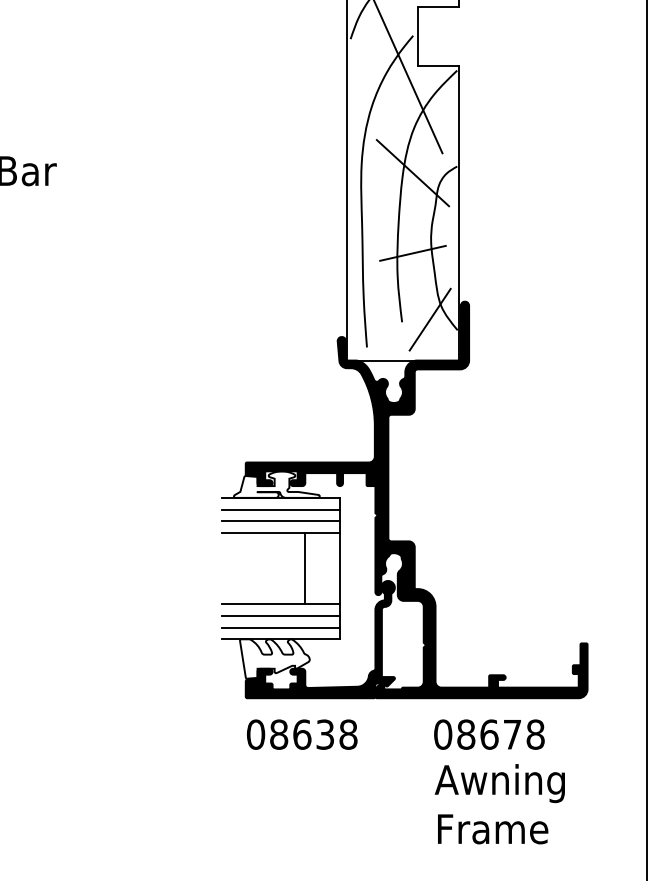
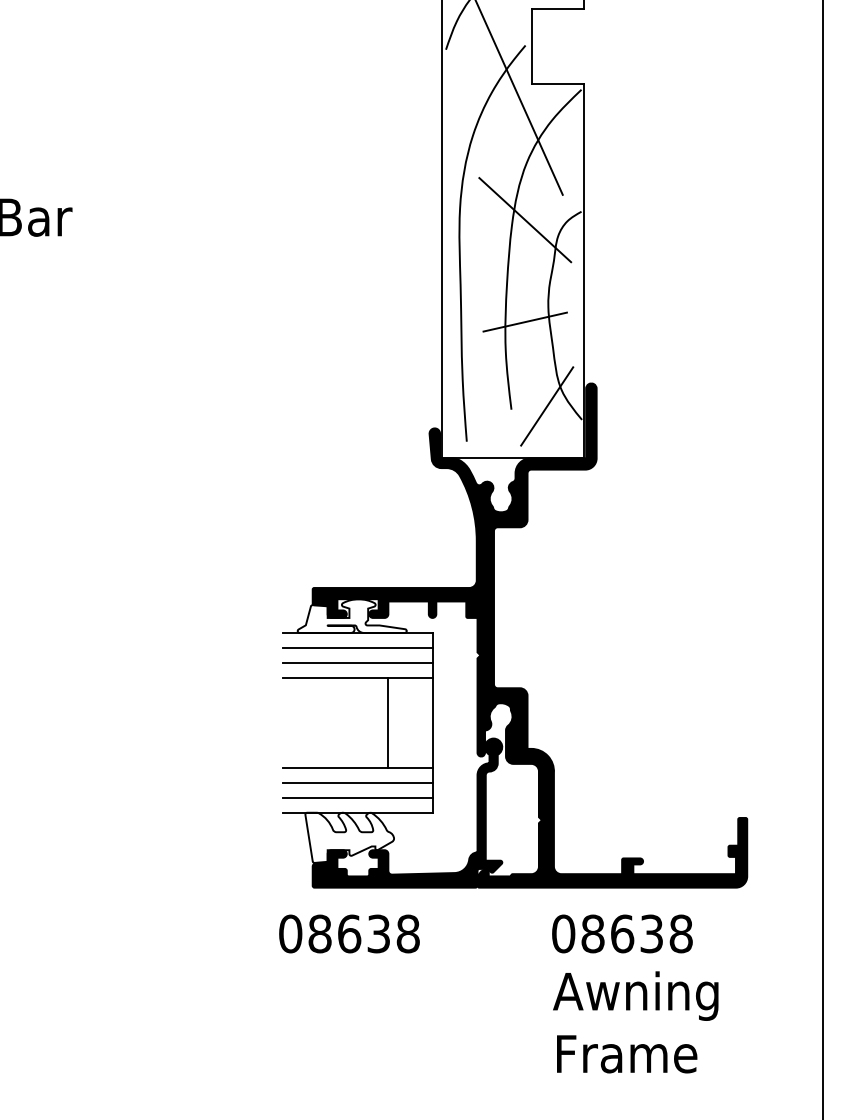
text: (302, 734) -> (349, 933), moved
text: (512, 734) -> (651, 933), 08678 -> 08638

